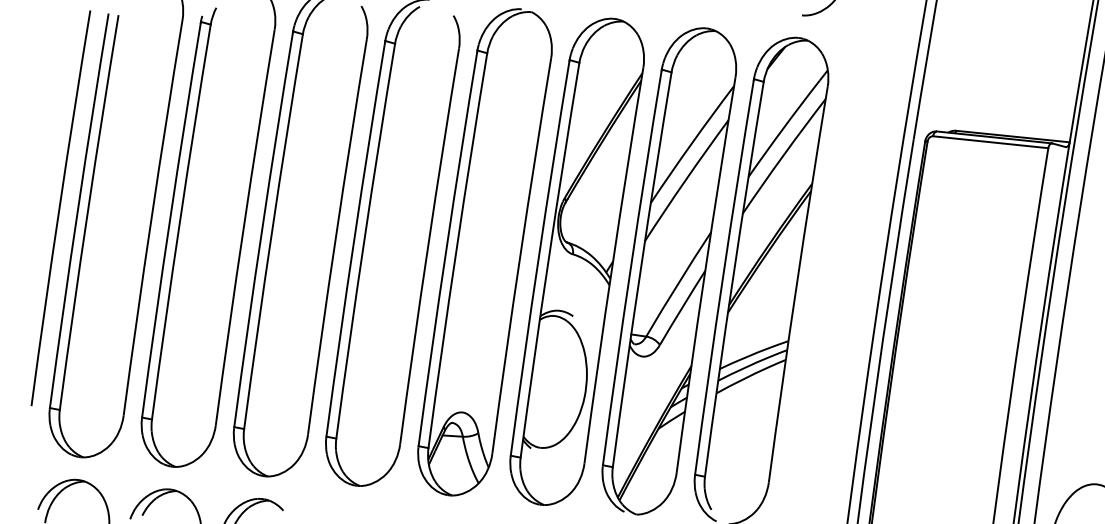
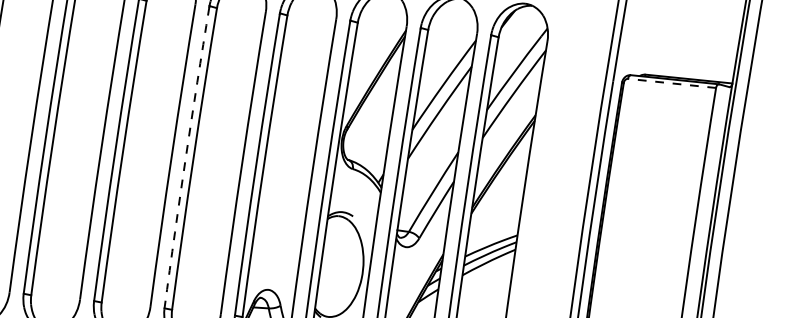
line: (990, 142) -> (671, 83), solid -> dashed
arc: (354, 239) -> (185, 157), solid -> dashed

